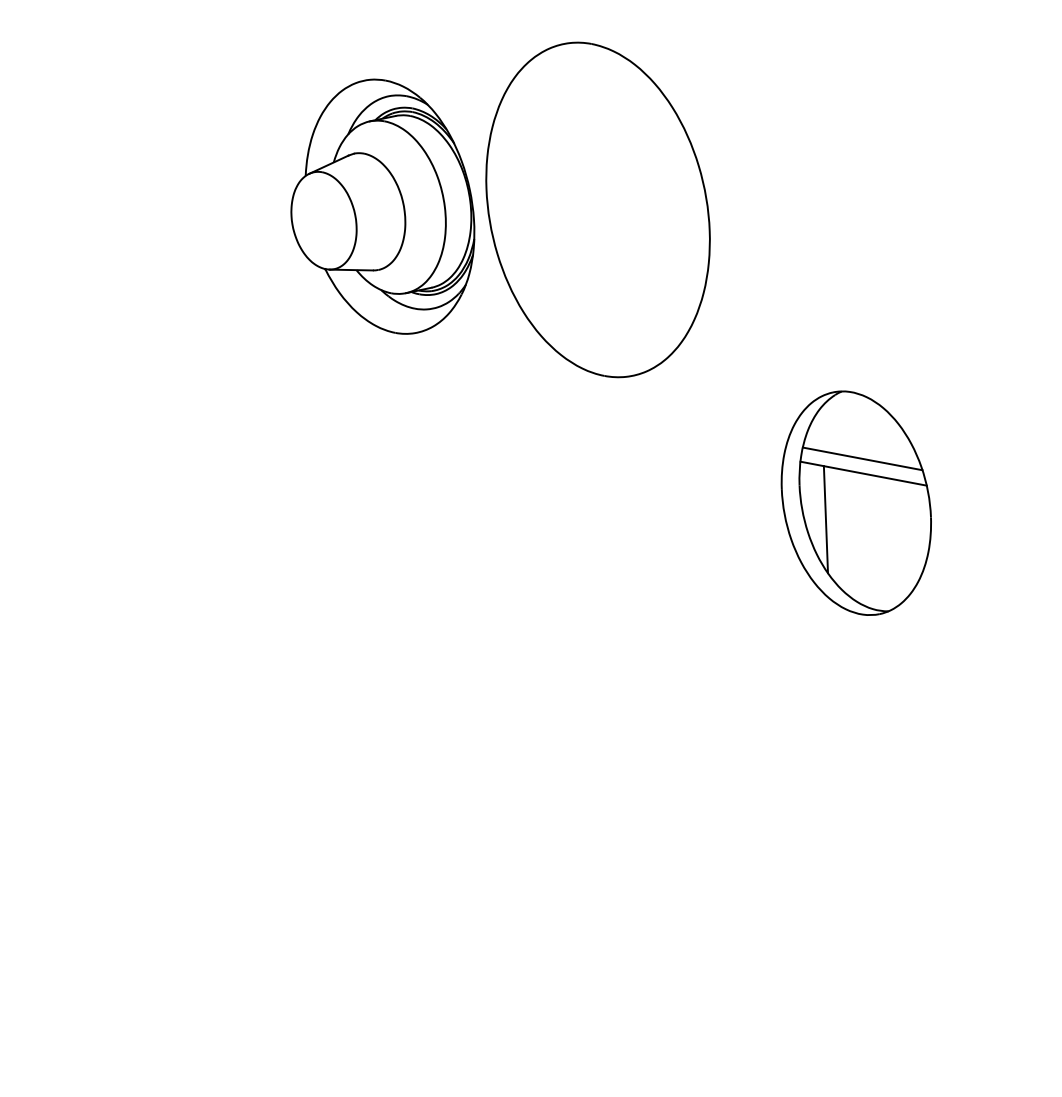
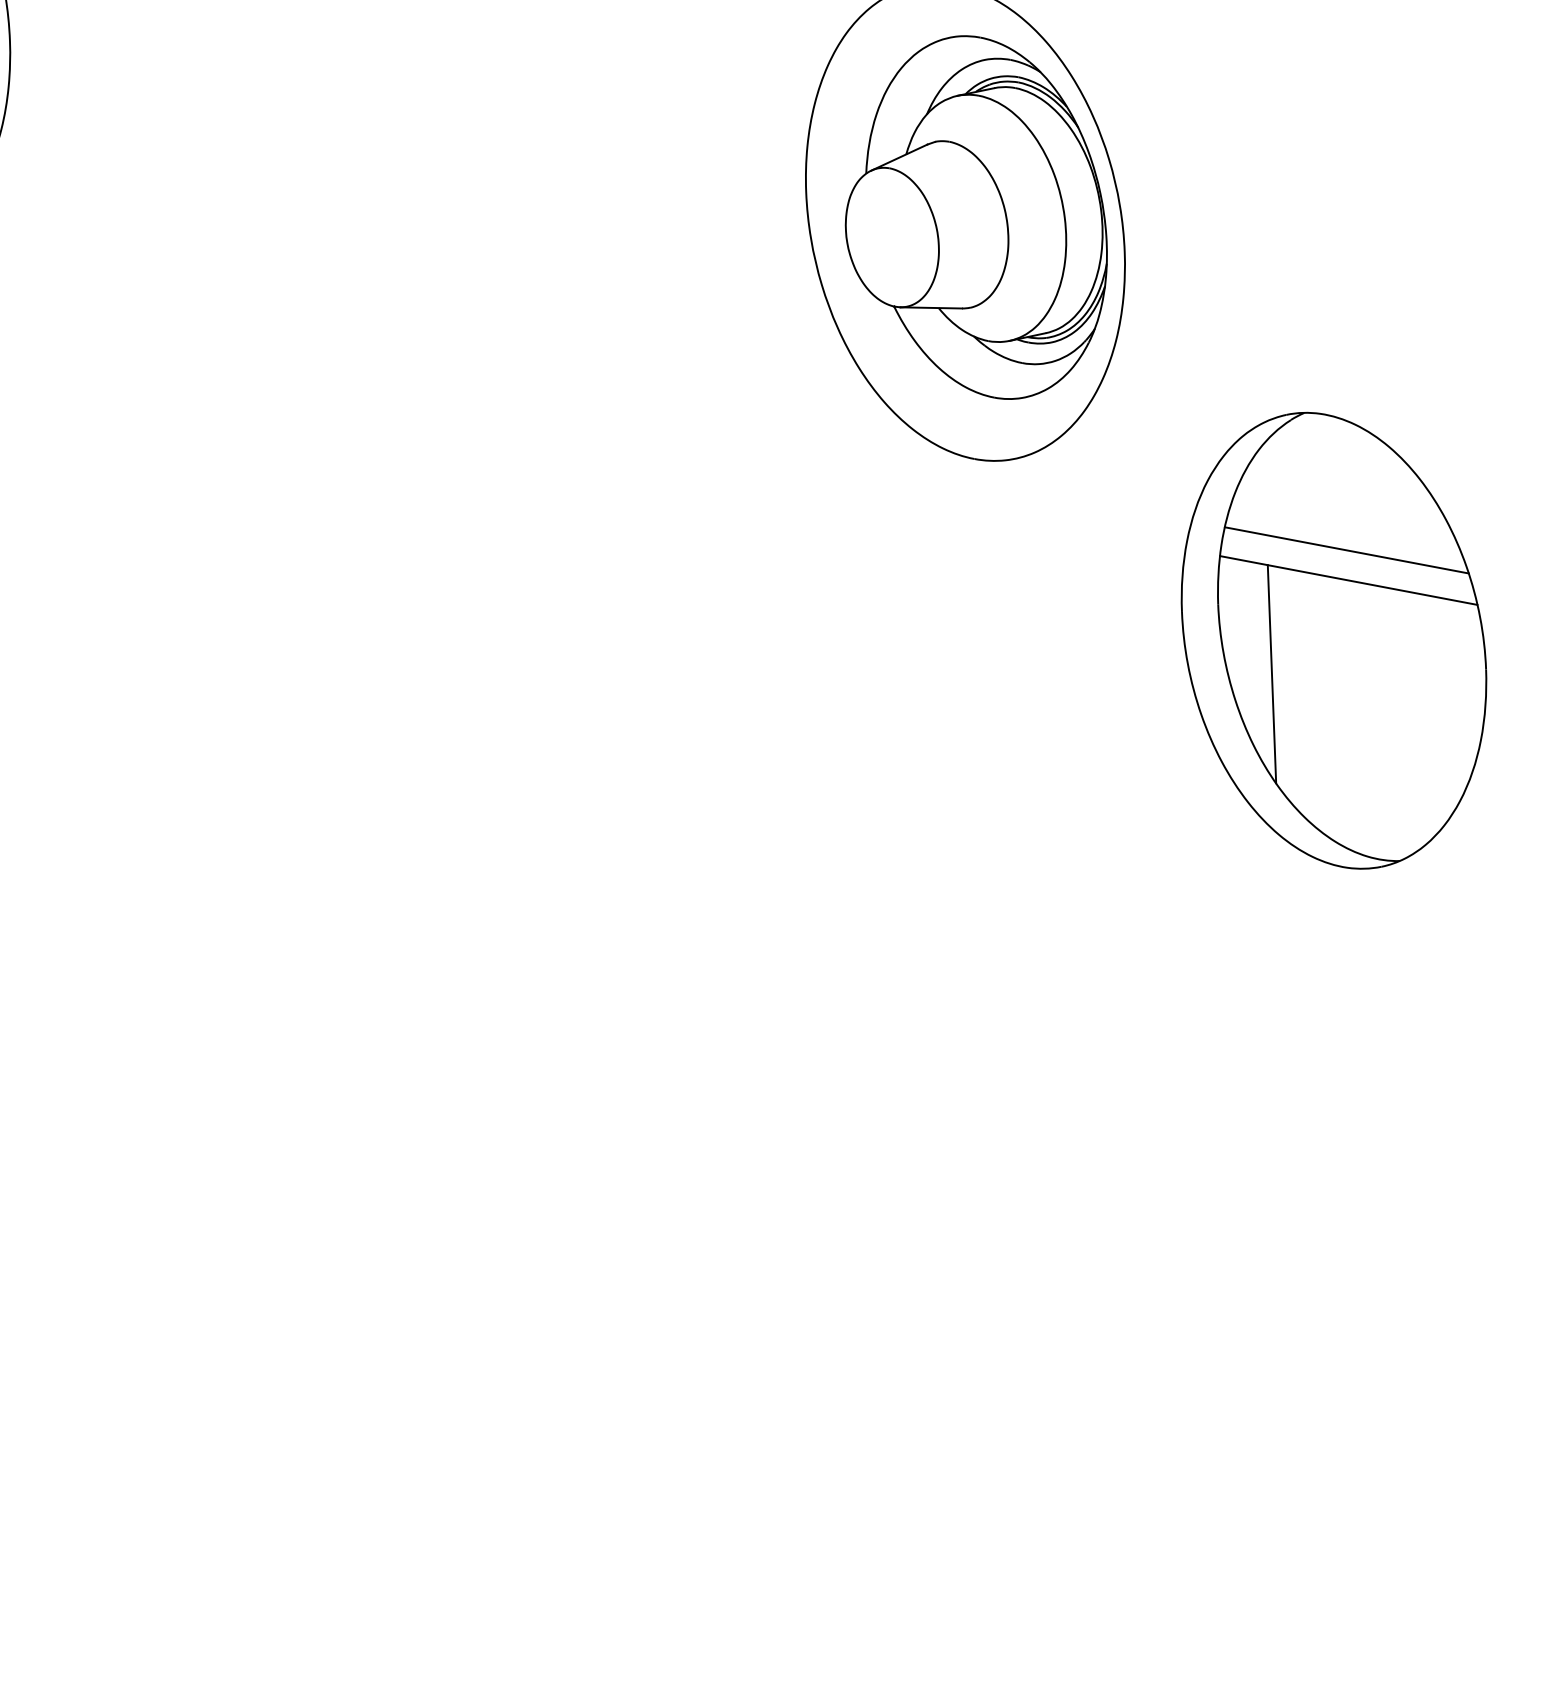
part: (382, 206) -> (975, 217), moved
part: (856, 503) -> (1333, 640), size x1.43

